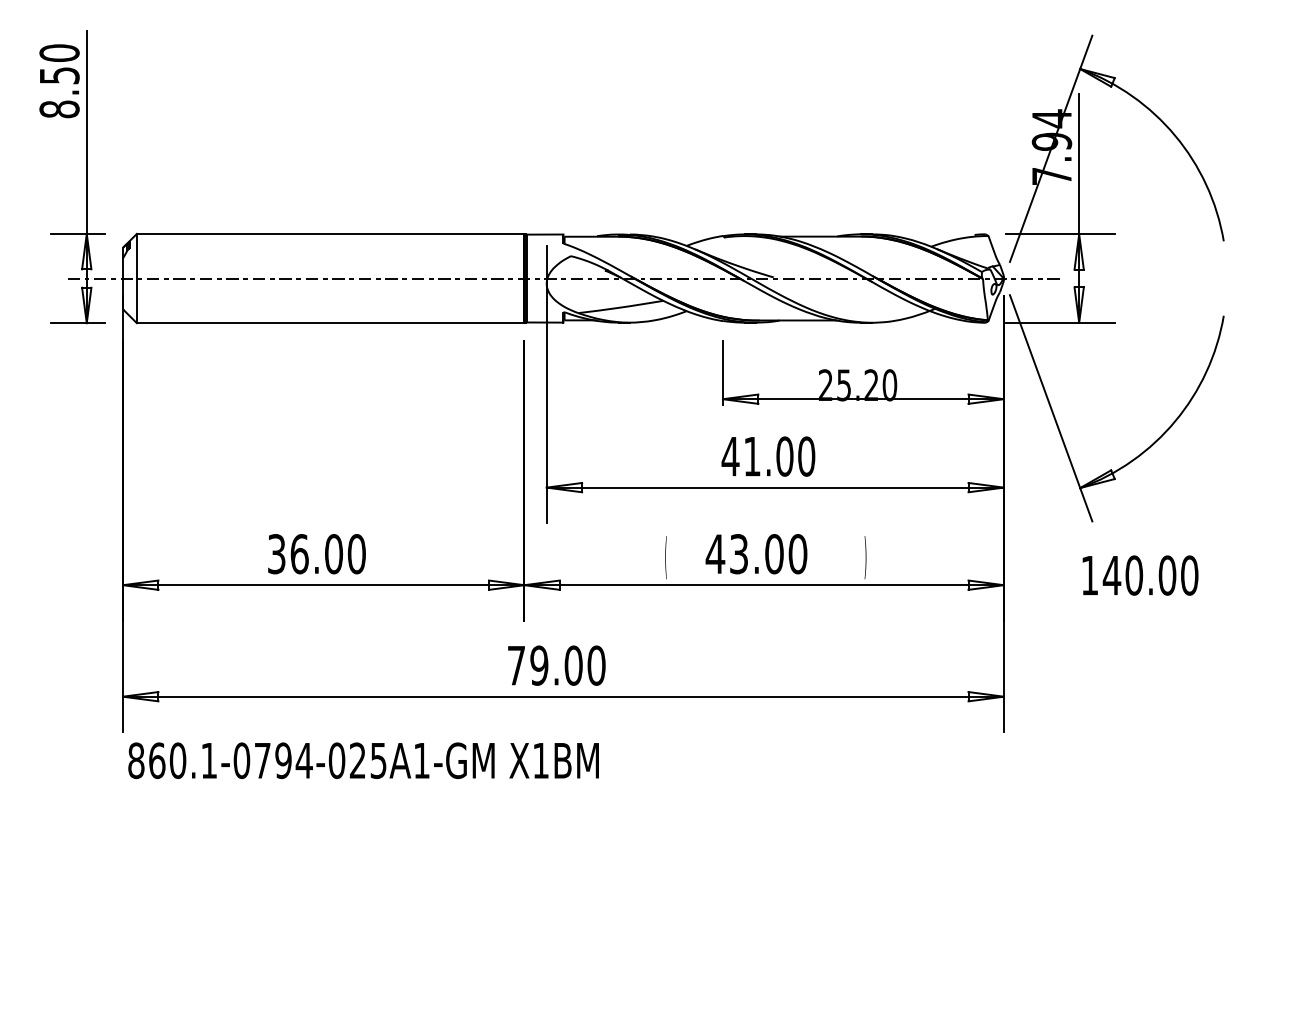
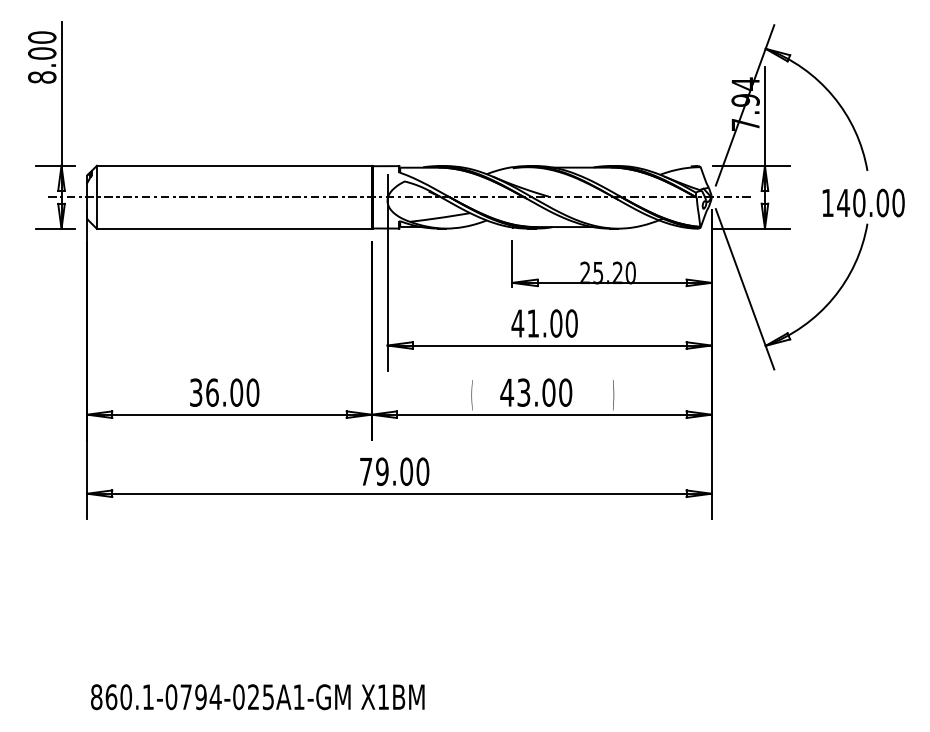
text: (59, 75) -> (42, 53), 8.50 -> 8.00
text: (1140, 575) -> (863, 202), moved
text: (363, 760) -> (257, 697), moved

